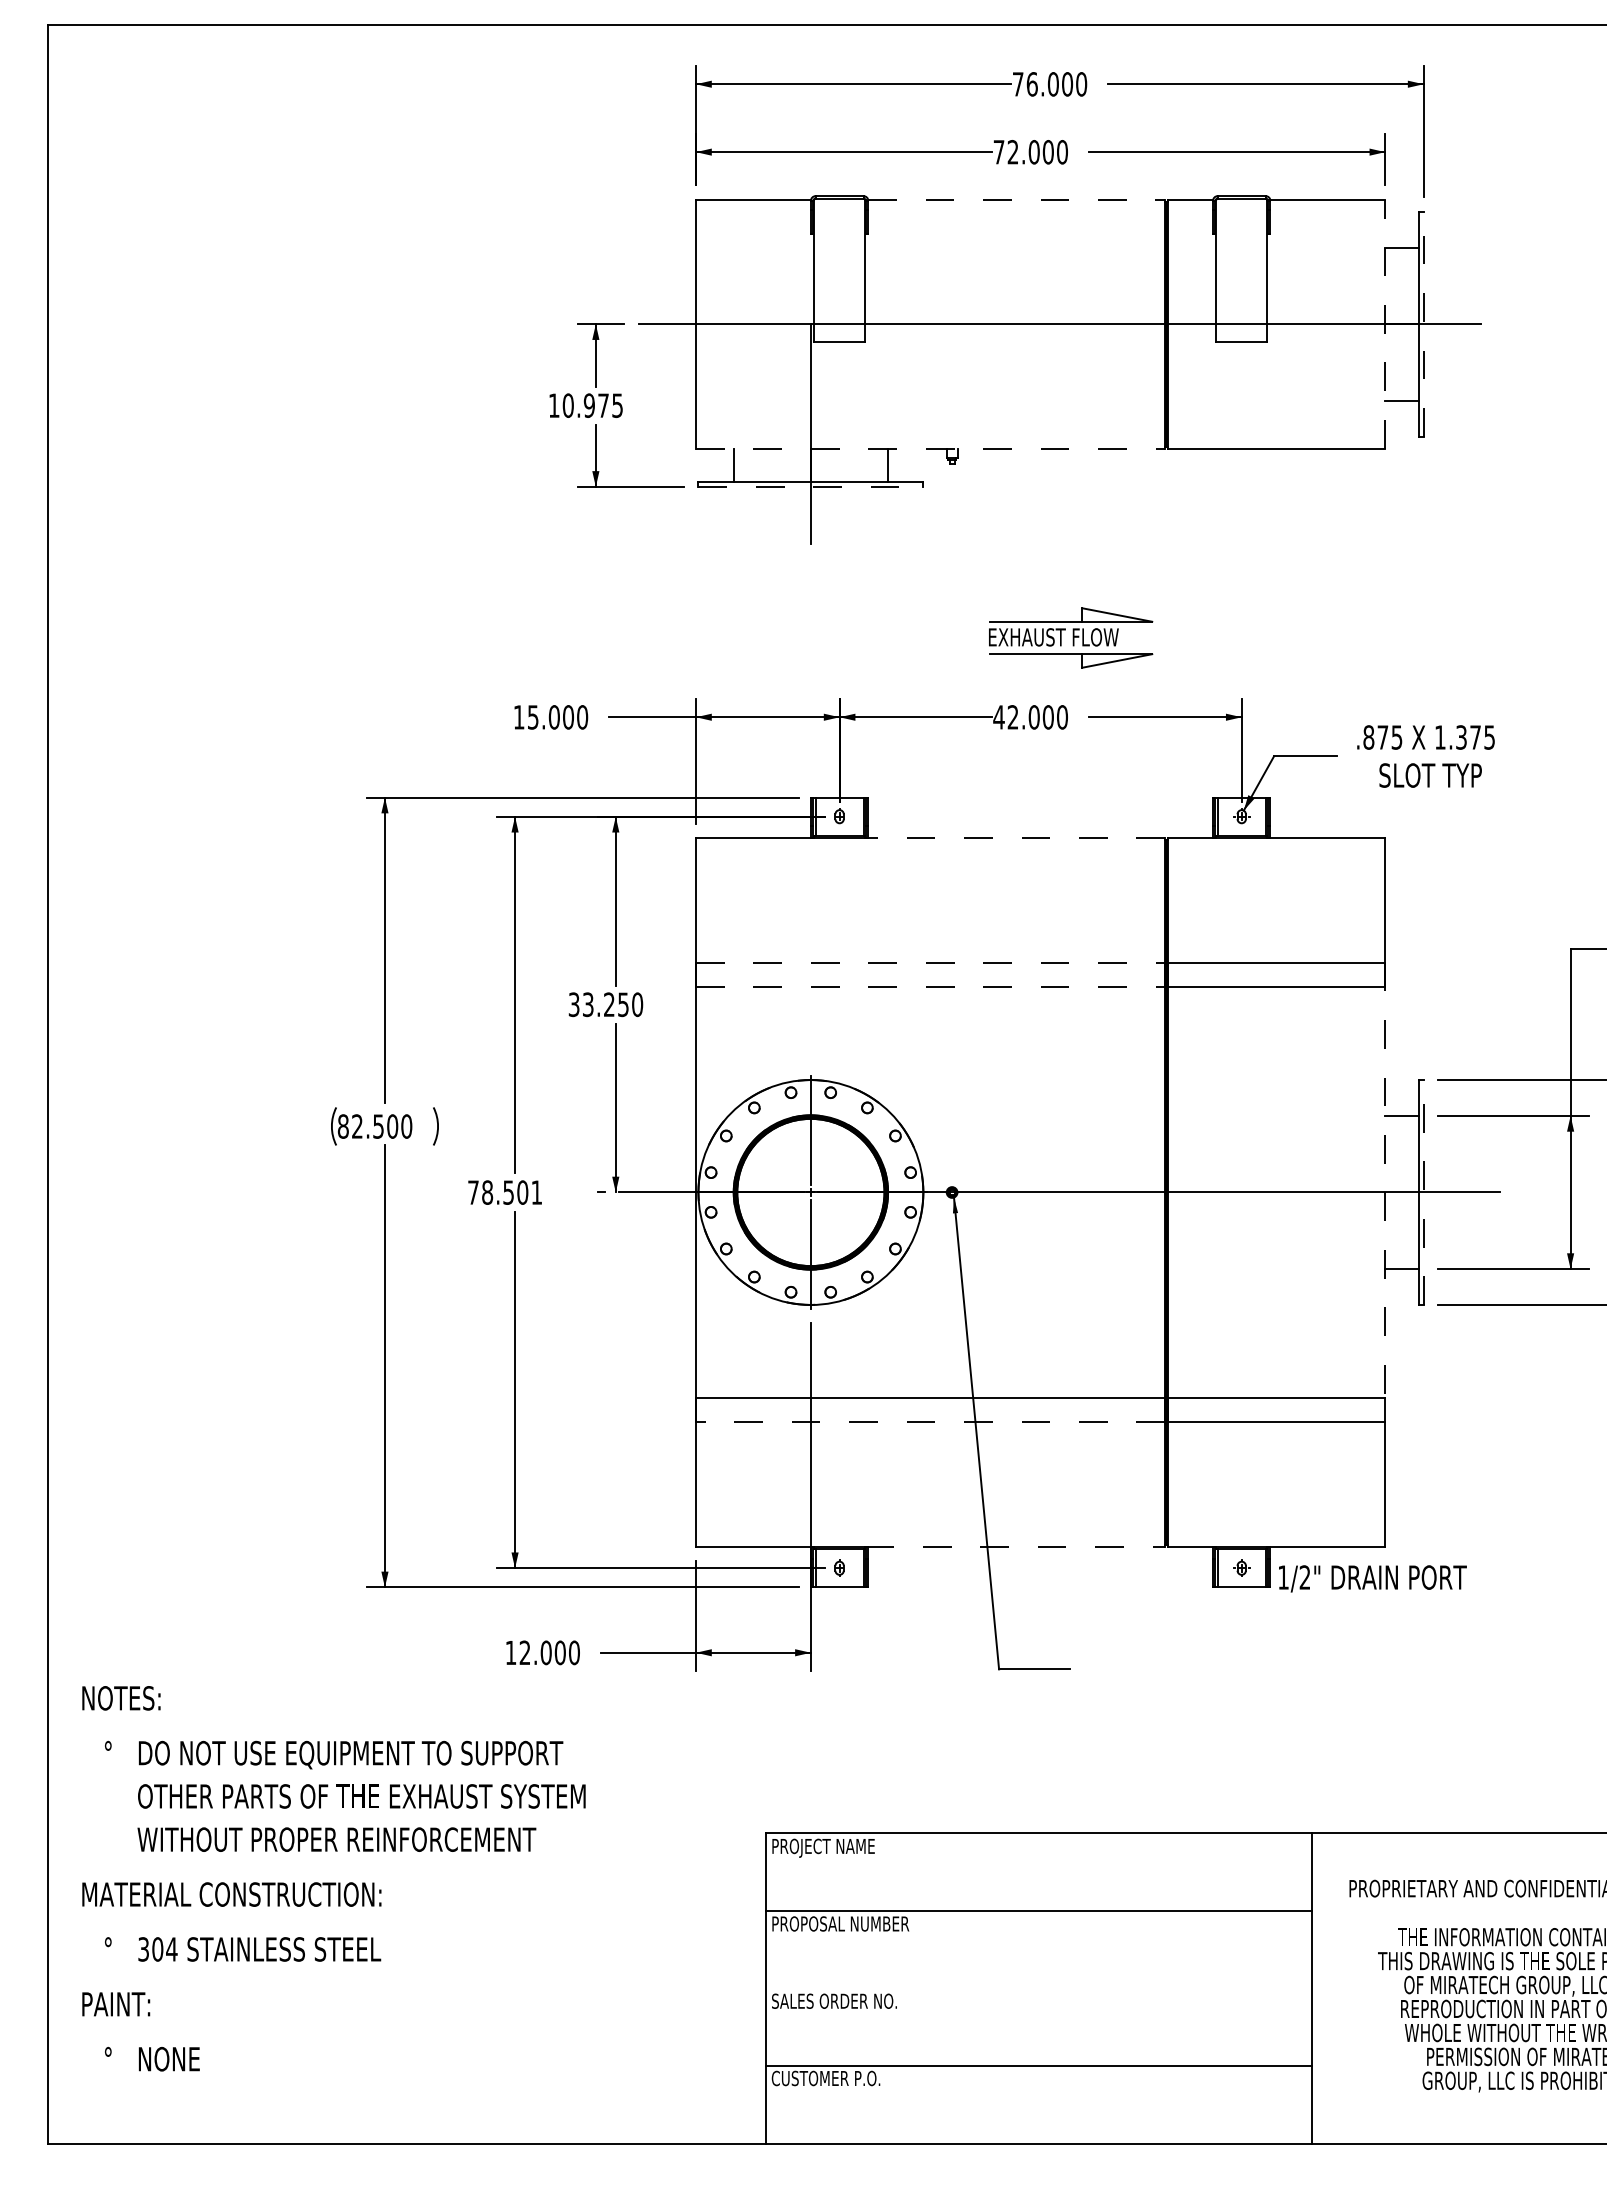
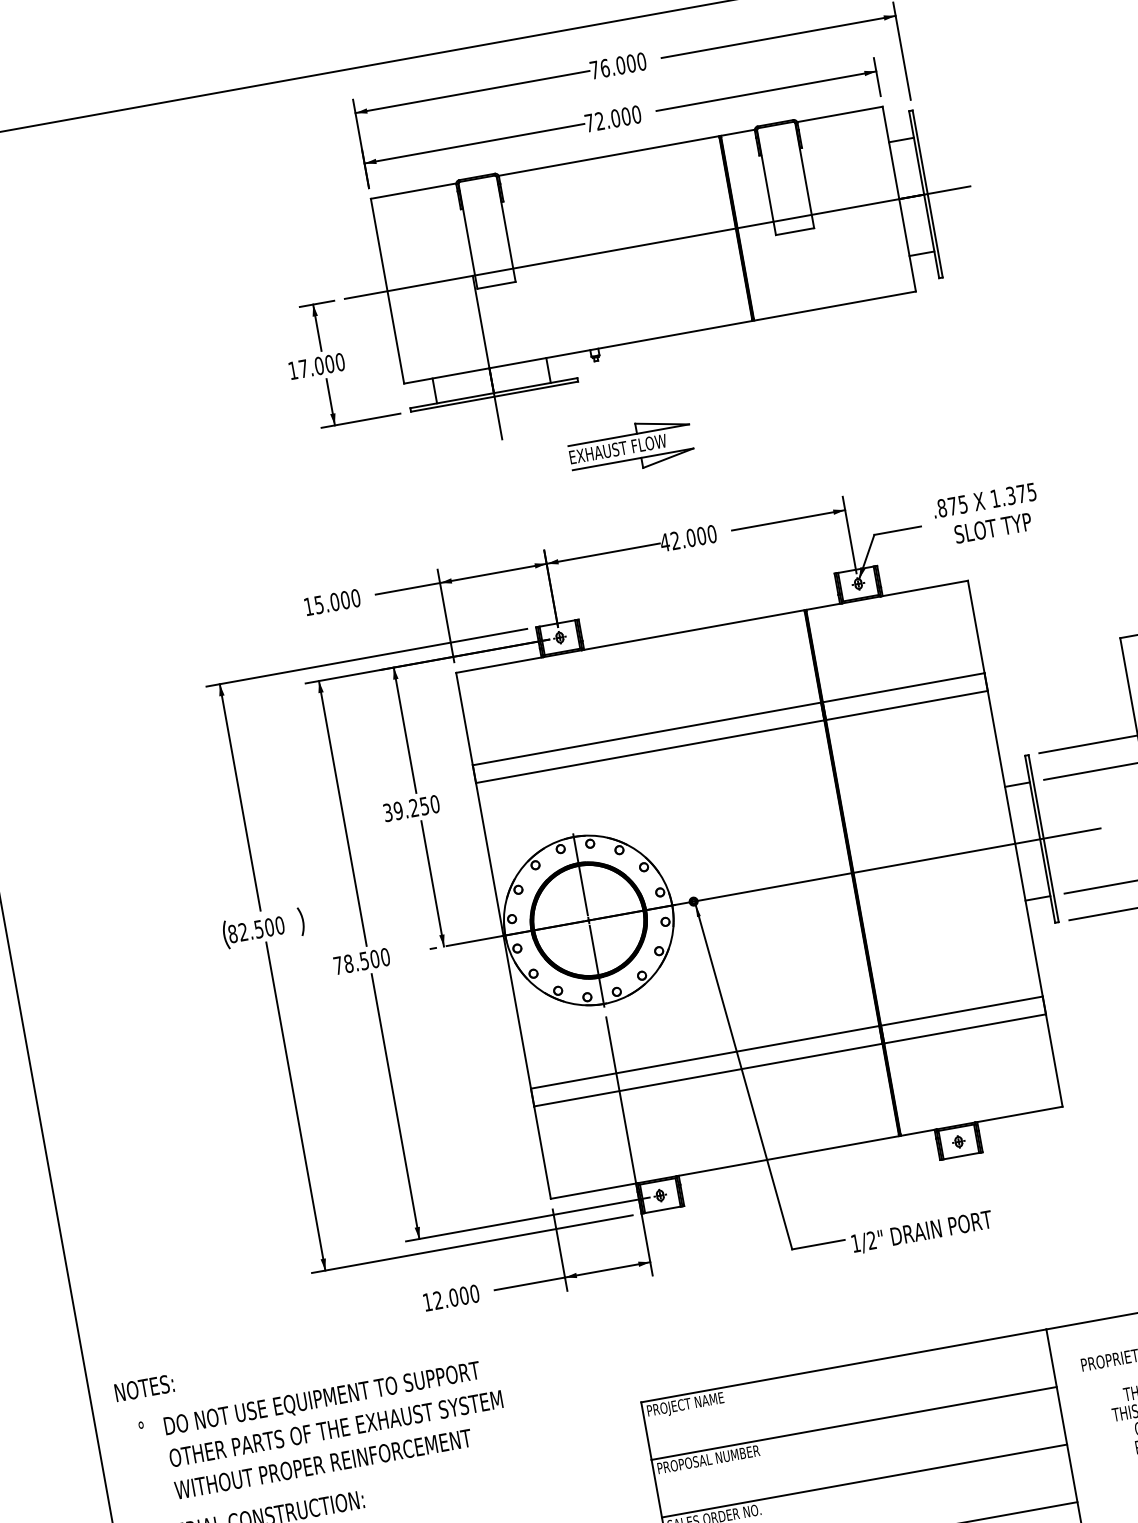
line: (1017, 199) -> (609, 155), dashed -> solid
line: (1385, 323) -> (899, 198), dashed -> solid
line: (1423, 323) -> (927, 193), dashed -> solid
text: (592, 405) -> (321, 365), 10.975 -> 17.000
line: (930, 448) -> (578, 352), dashed -> solid
line: (811, 486) -> (494, 396), dashed -> solid
part: (1071, 637) -> (631, 446), moved
line: (1015, 838) -> (693, 630), dashed -> solid
line: (930, 962) -> (646, 733), dashed -> solid
line: (930, 986) -> (650, 751), dashed -> solid
text: (587, 1004) -> (397, 810), 33.250 -> 39.250
text: (536, 1192) -> (385, 957), 78.501 -> 78.500
line: (1385, 1192) -> (1015, 843), dashed -> solid
line: (1423, 1192) -> (1043, 838), dashed -> solid
line: (930, 1422) -> (708, 1075), dashed -> solid
line: (1015, 1546) -> (787, 1155), dashed -> solid
text: (1372, 1578) -> (922, 1232), moved
line: (1038, 1988) -> (864, 1481), added

